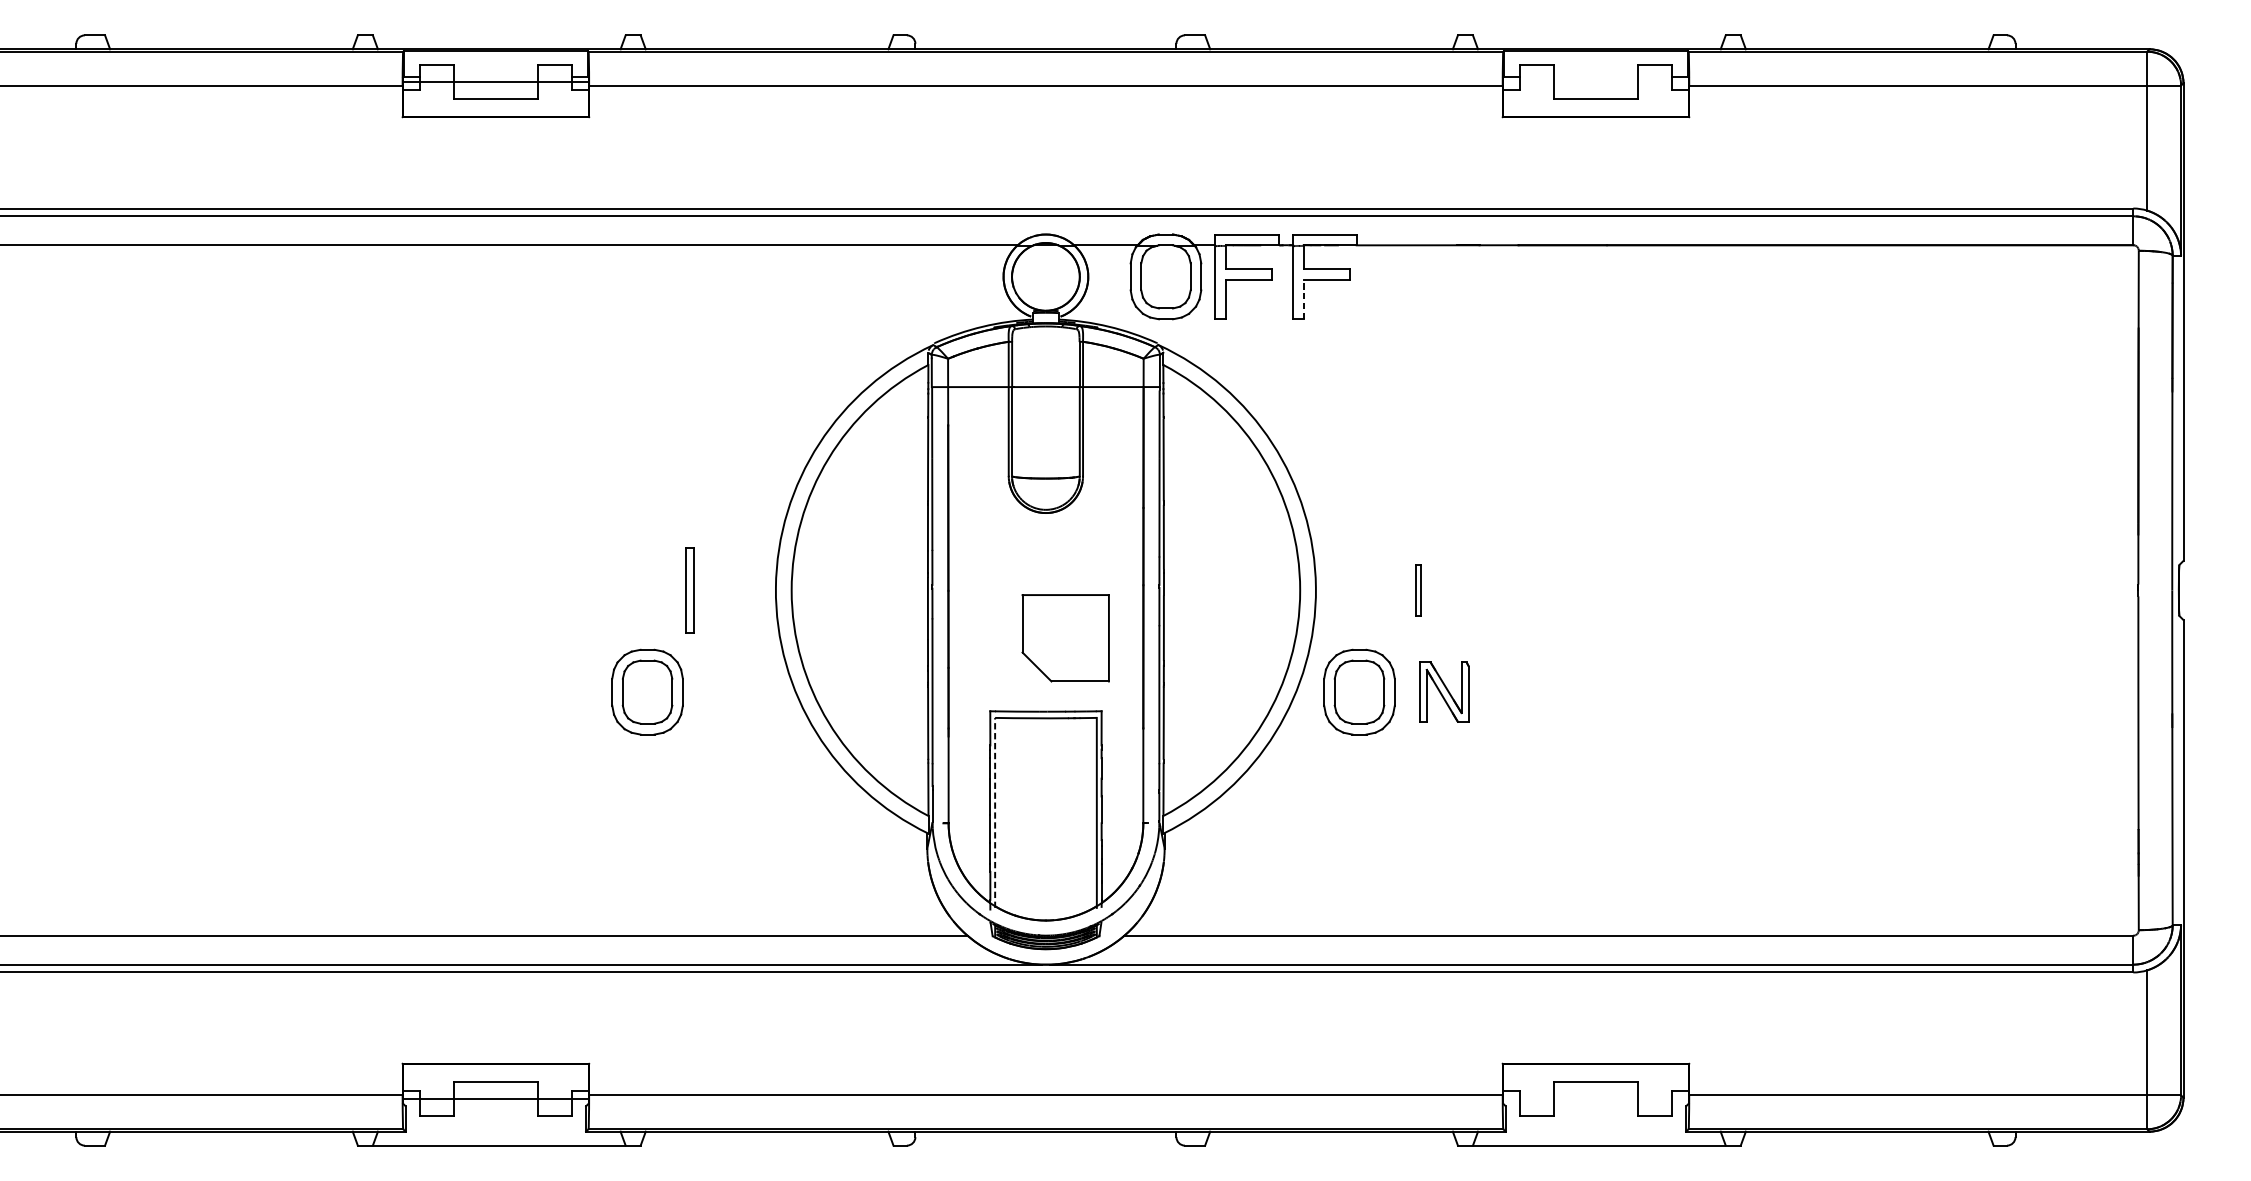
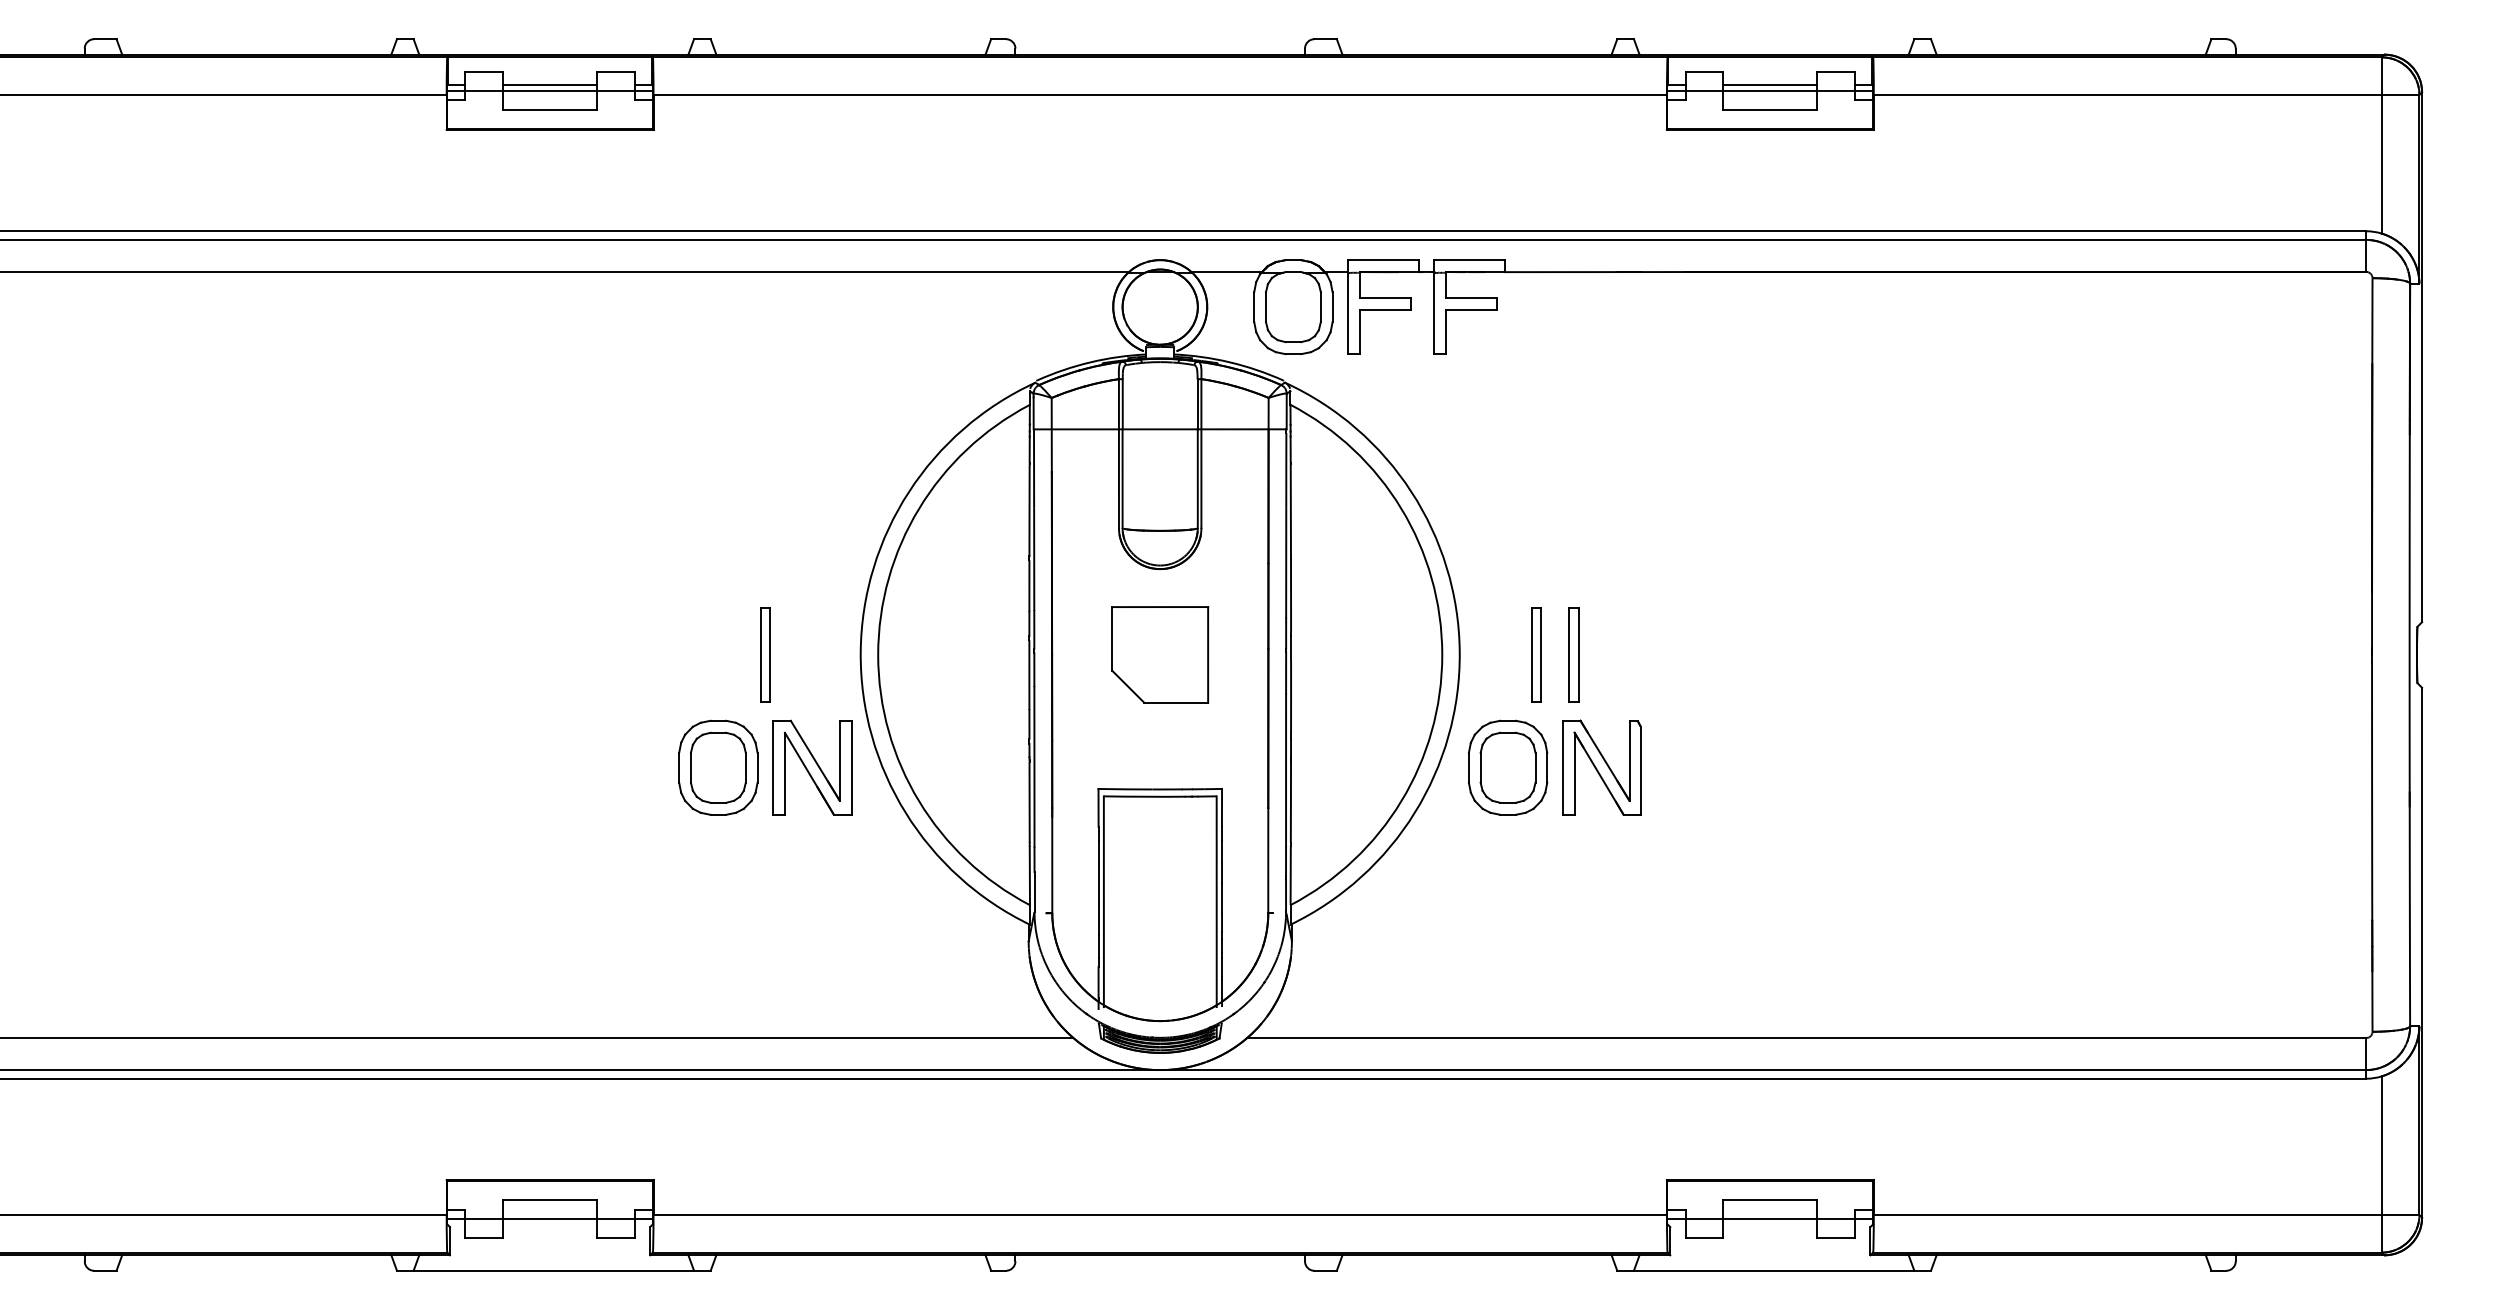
line: (496, 76) -> (550, 84), added
line: (1596, 76) -> (1770, 84), added
line: (1596, 81) -> (1770, 90), added
line: (1303, 298) -> (1446, 331), dashed -> solid
part: (1385, 590) -> (1536, 654), added
part: (1418, 590) -> (1573, 654), size x1.67
part: (1066, 637) -> (1160, 654), moved
part: (732, 691) -> (812, 767), added
part: (1443, 691) -> (1601, 767), size x1.43
line: (994, 812) -> (1103, 901), dashed -> solid
line: (1596, 1099) -> (1770, 1219), added

